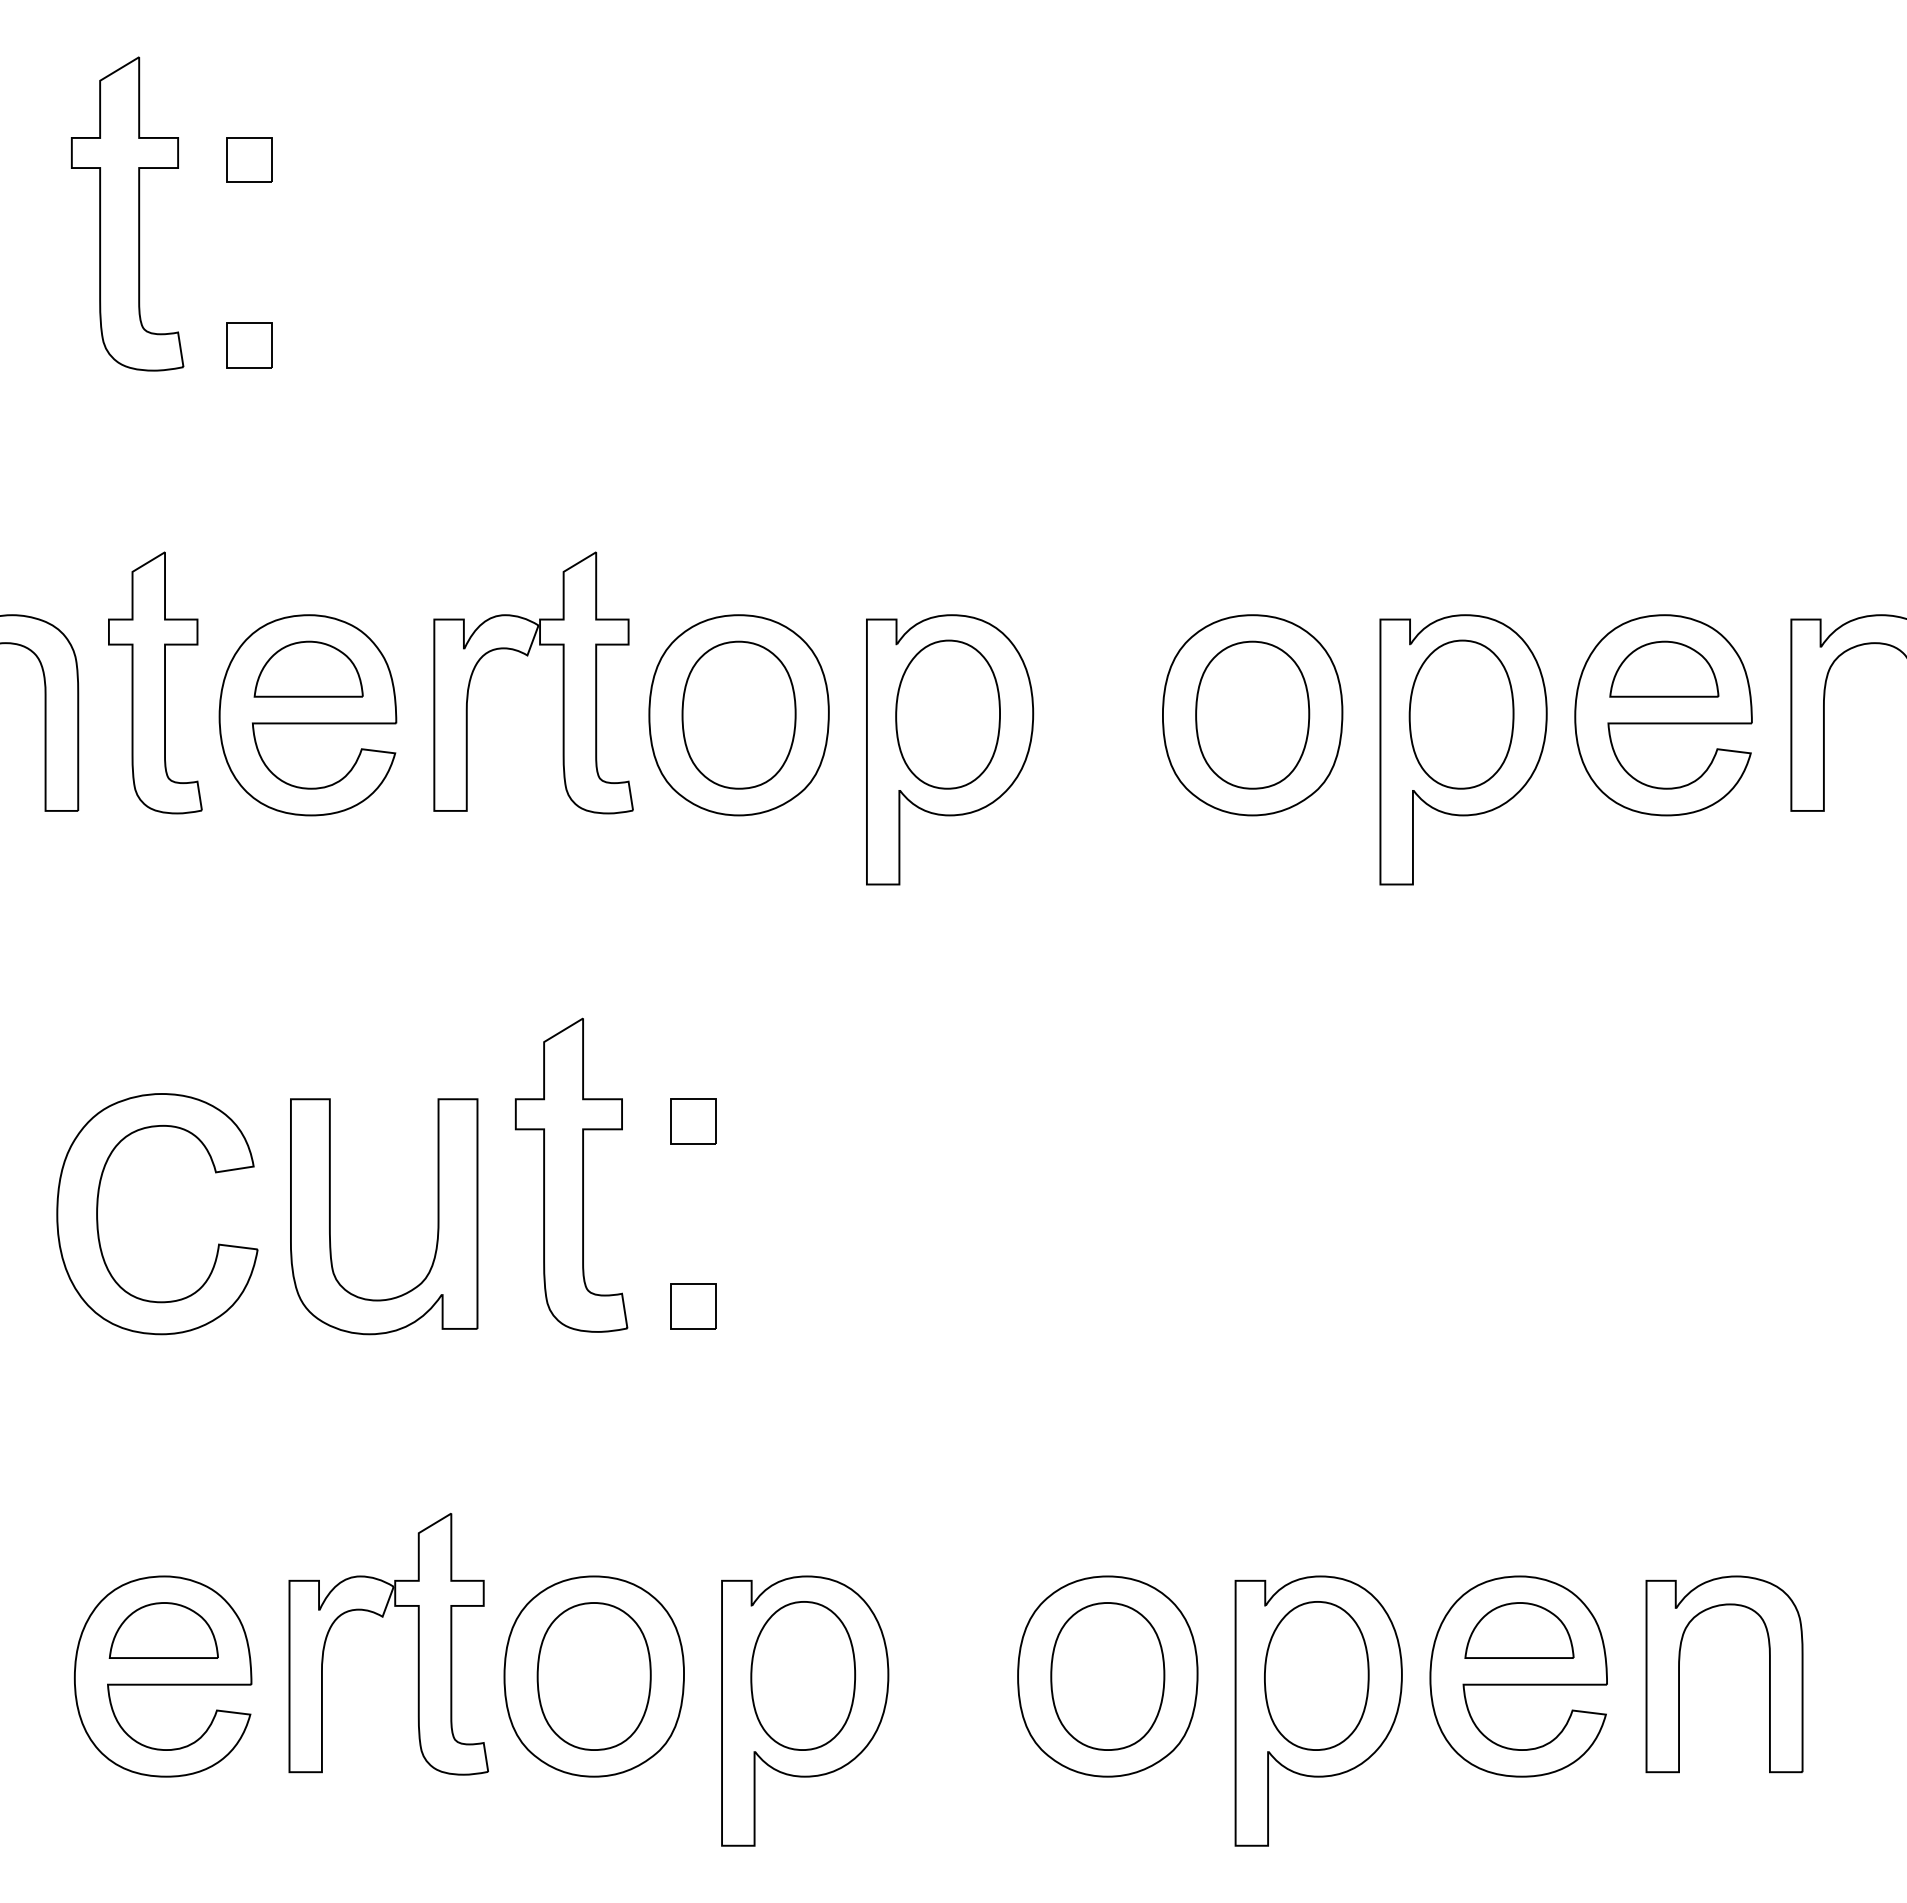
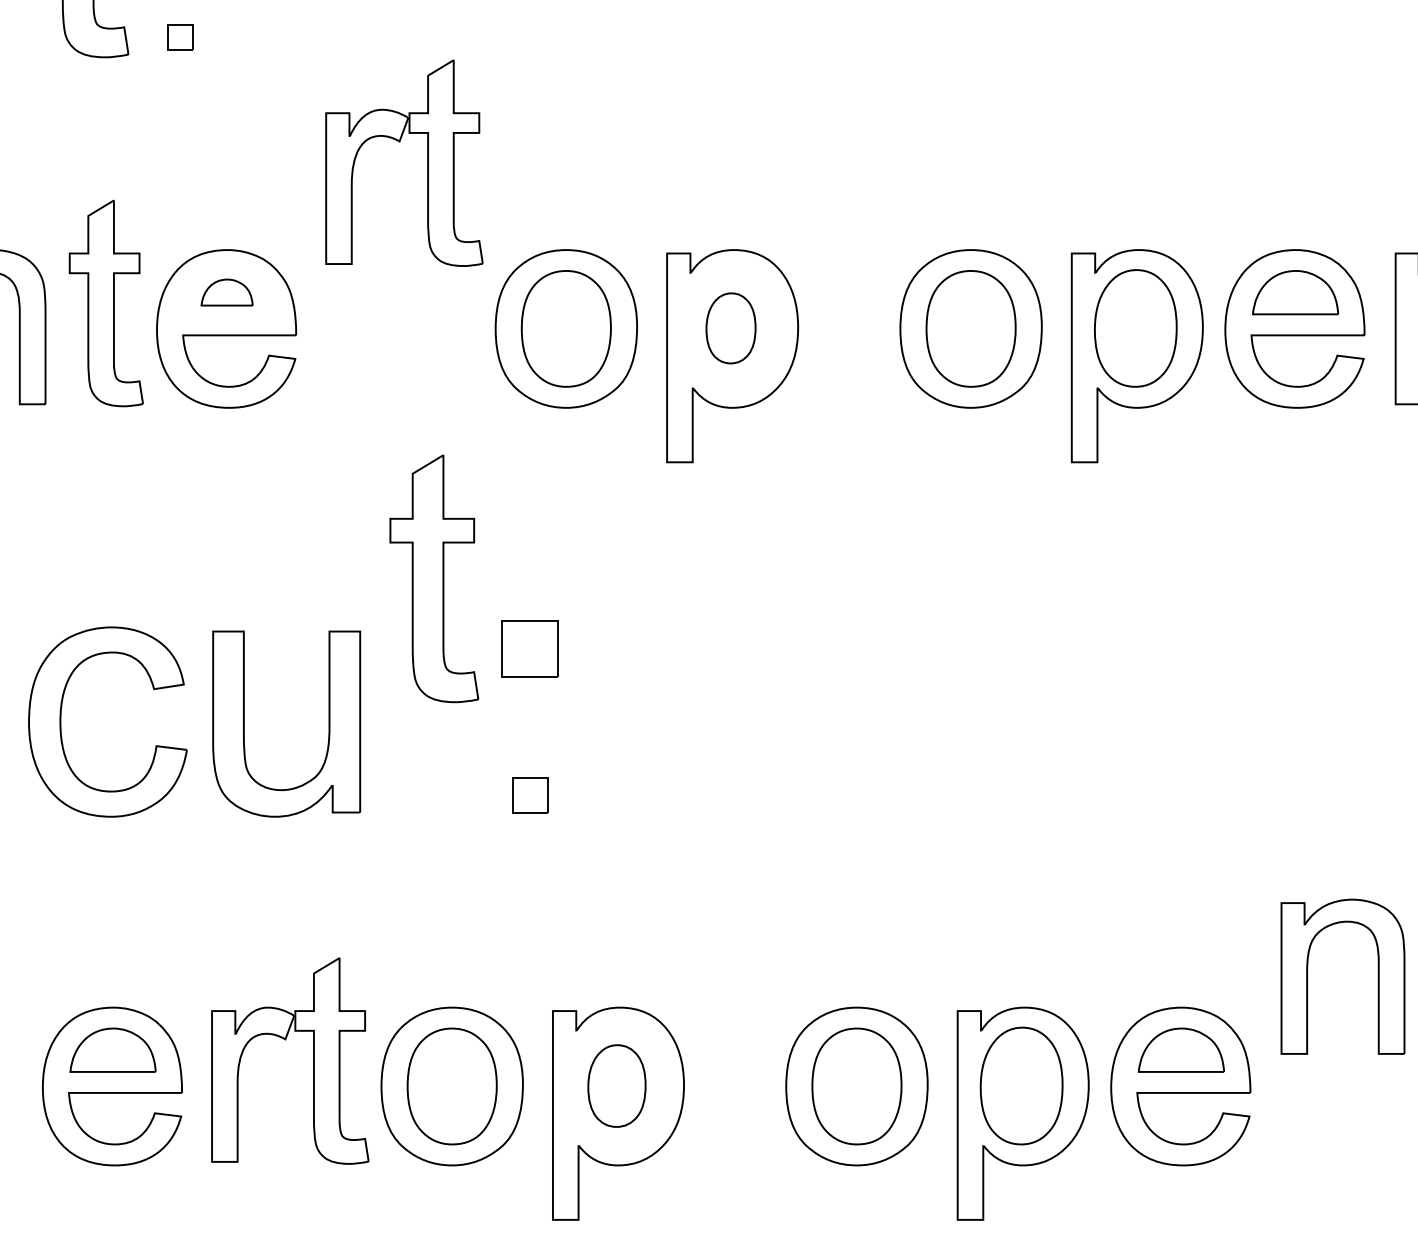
part: (249, 345) -> (180, 37), size x0.7
part: (527, 656) -> (399, 142), moved
part: (308, 668) -> (227, 292), size x0.6
part: (947, 714) -> (730, 328), size x0.6
part: (693, 1121) -> (530, 649), size x1.6
part: (571, 1174) -> (434, 578), moved
part: (1679, 1674) -> (1307, 976), moved
part: (803, 1675) -> (617, 1085), size x0.7

